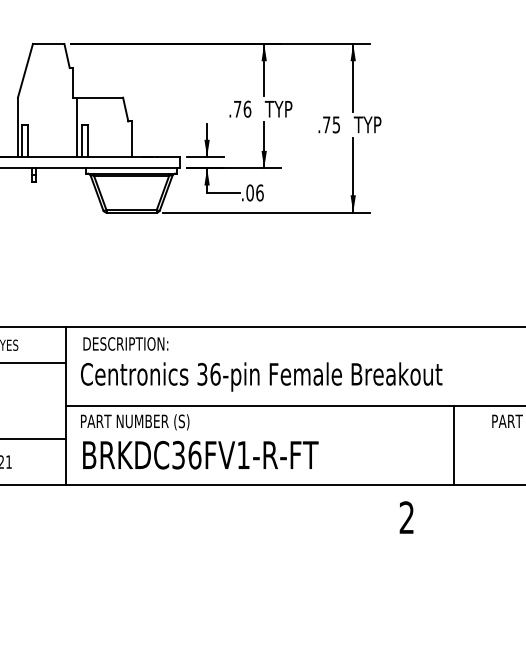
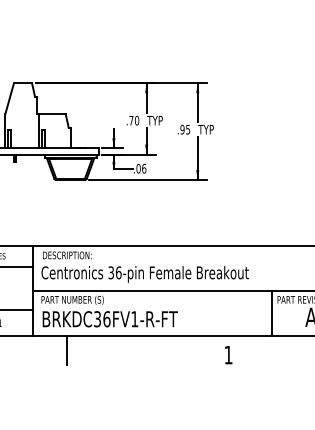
text: (248, 108) -> (137, 120), .76 -> .70
text: (326, 124) -> (182, 129), .75 -> .95
line: (453, 445) -> (271, 313), moved
line: (124, 509) -> (66, 350), added
text: (406, 516) -> (228, 354), 2 -> 1

